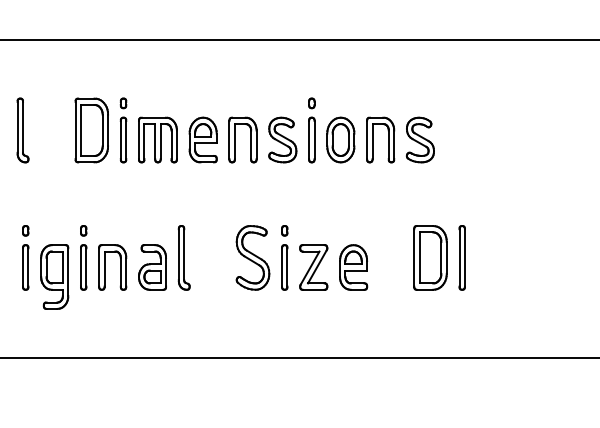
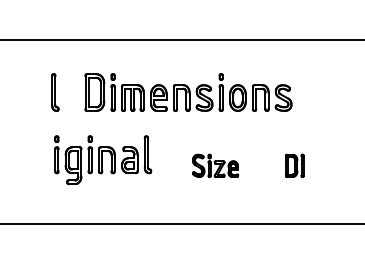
part: (301, 257) -> (215, 165), size x0.6
part: (439, 257) -> (294, 165), size x0.6
part: (106, 266) -> (103, 159), moved

